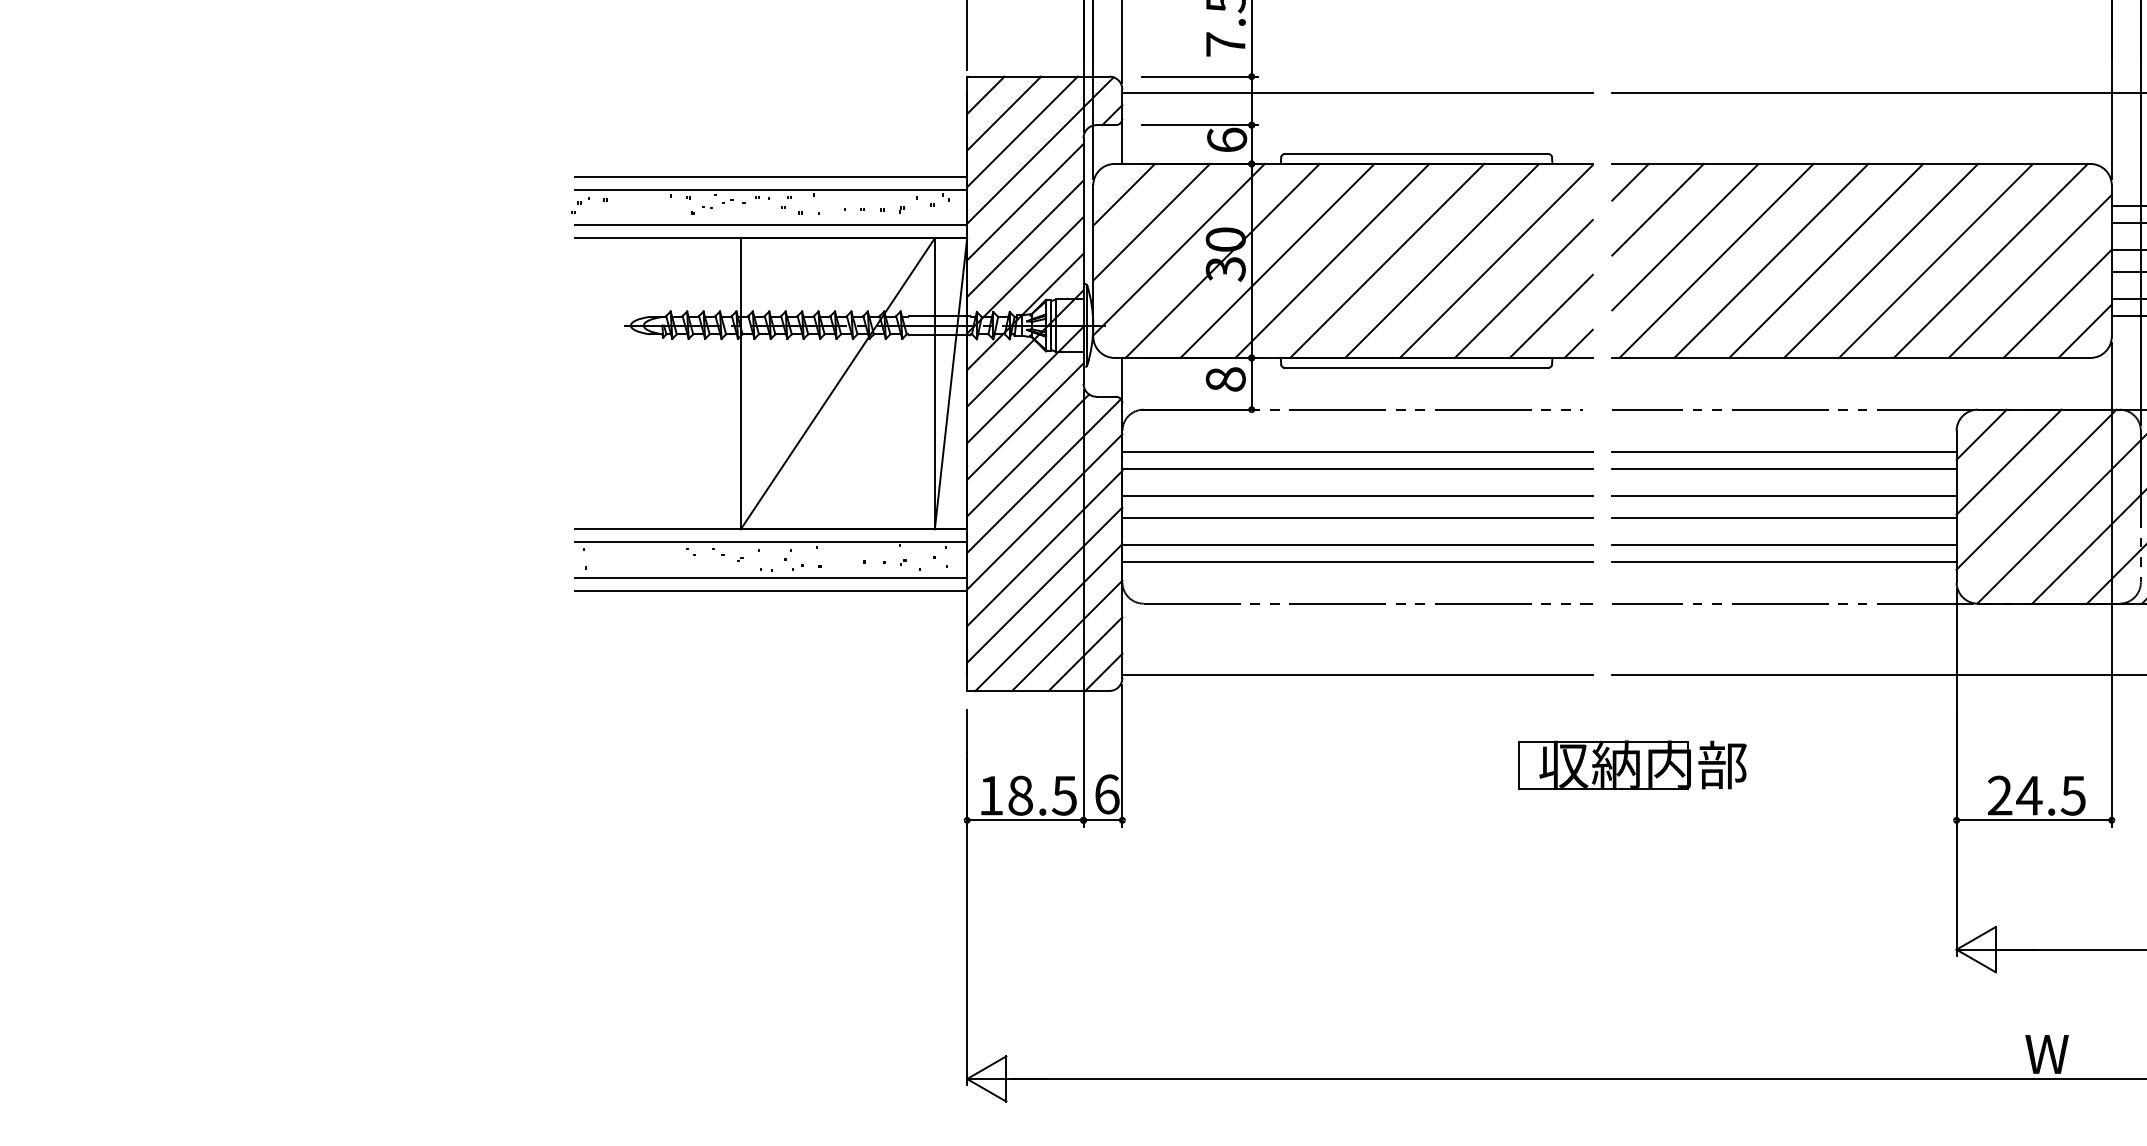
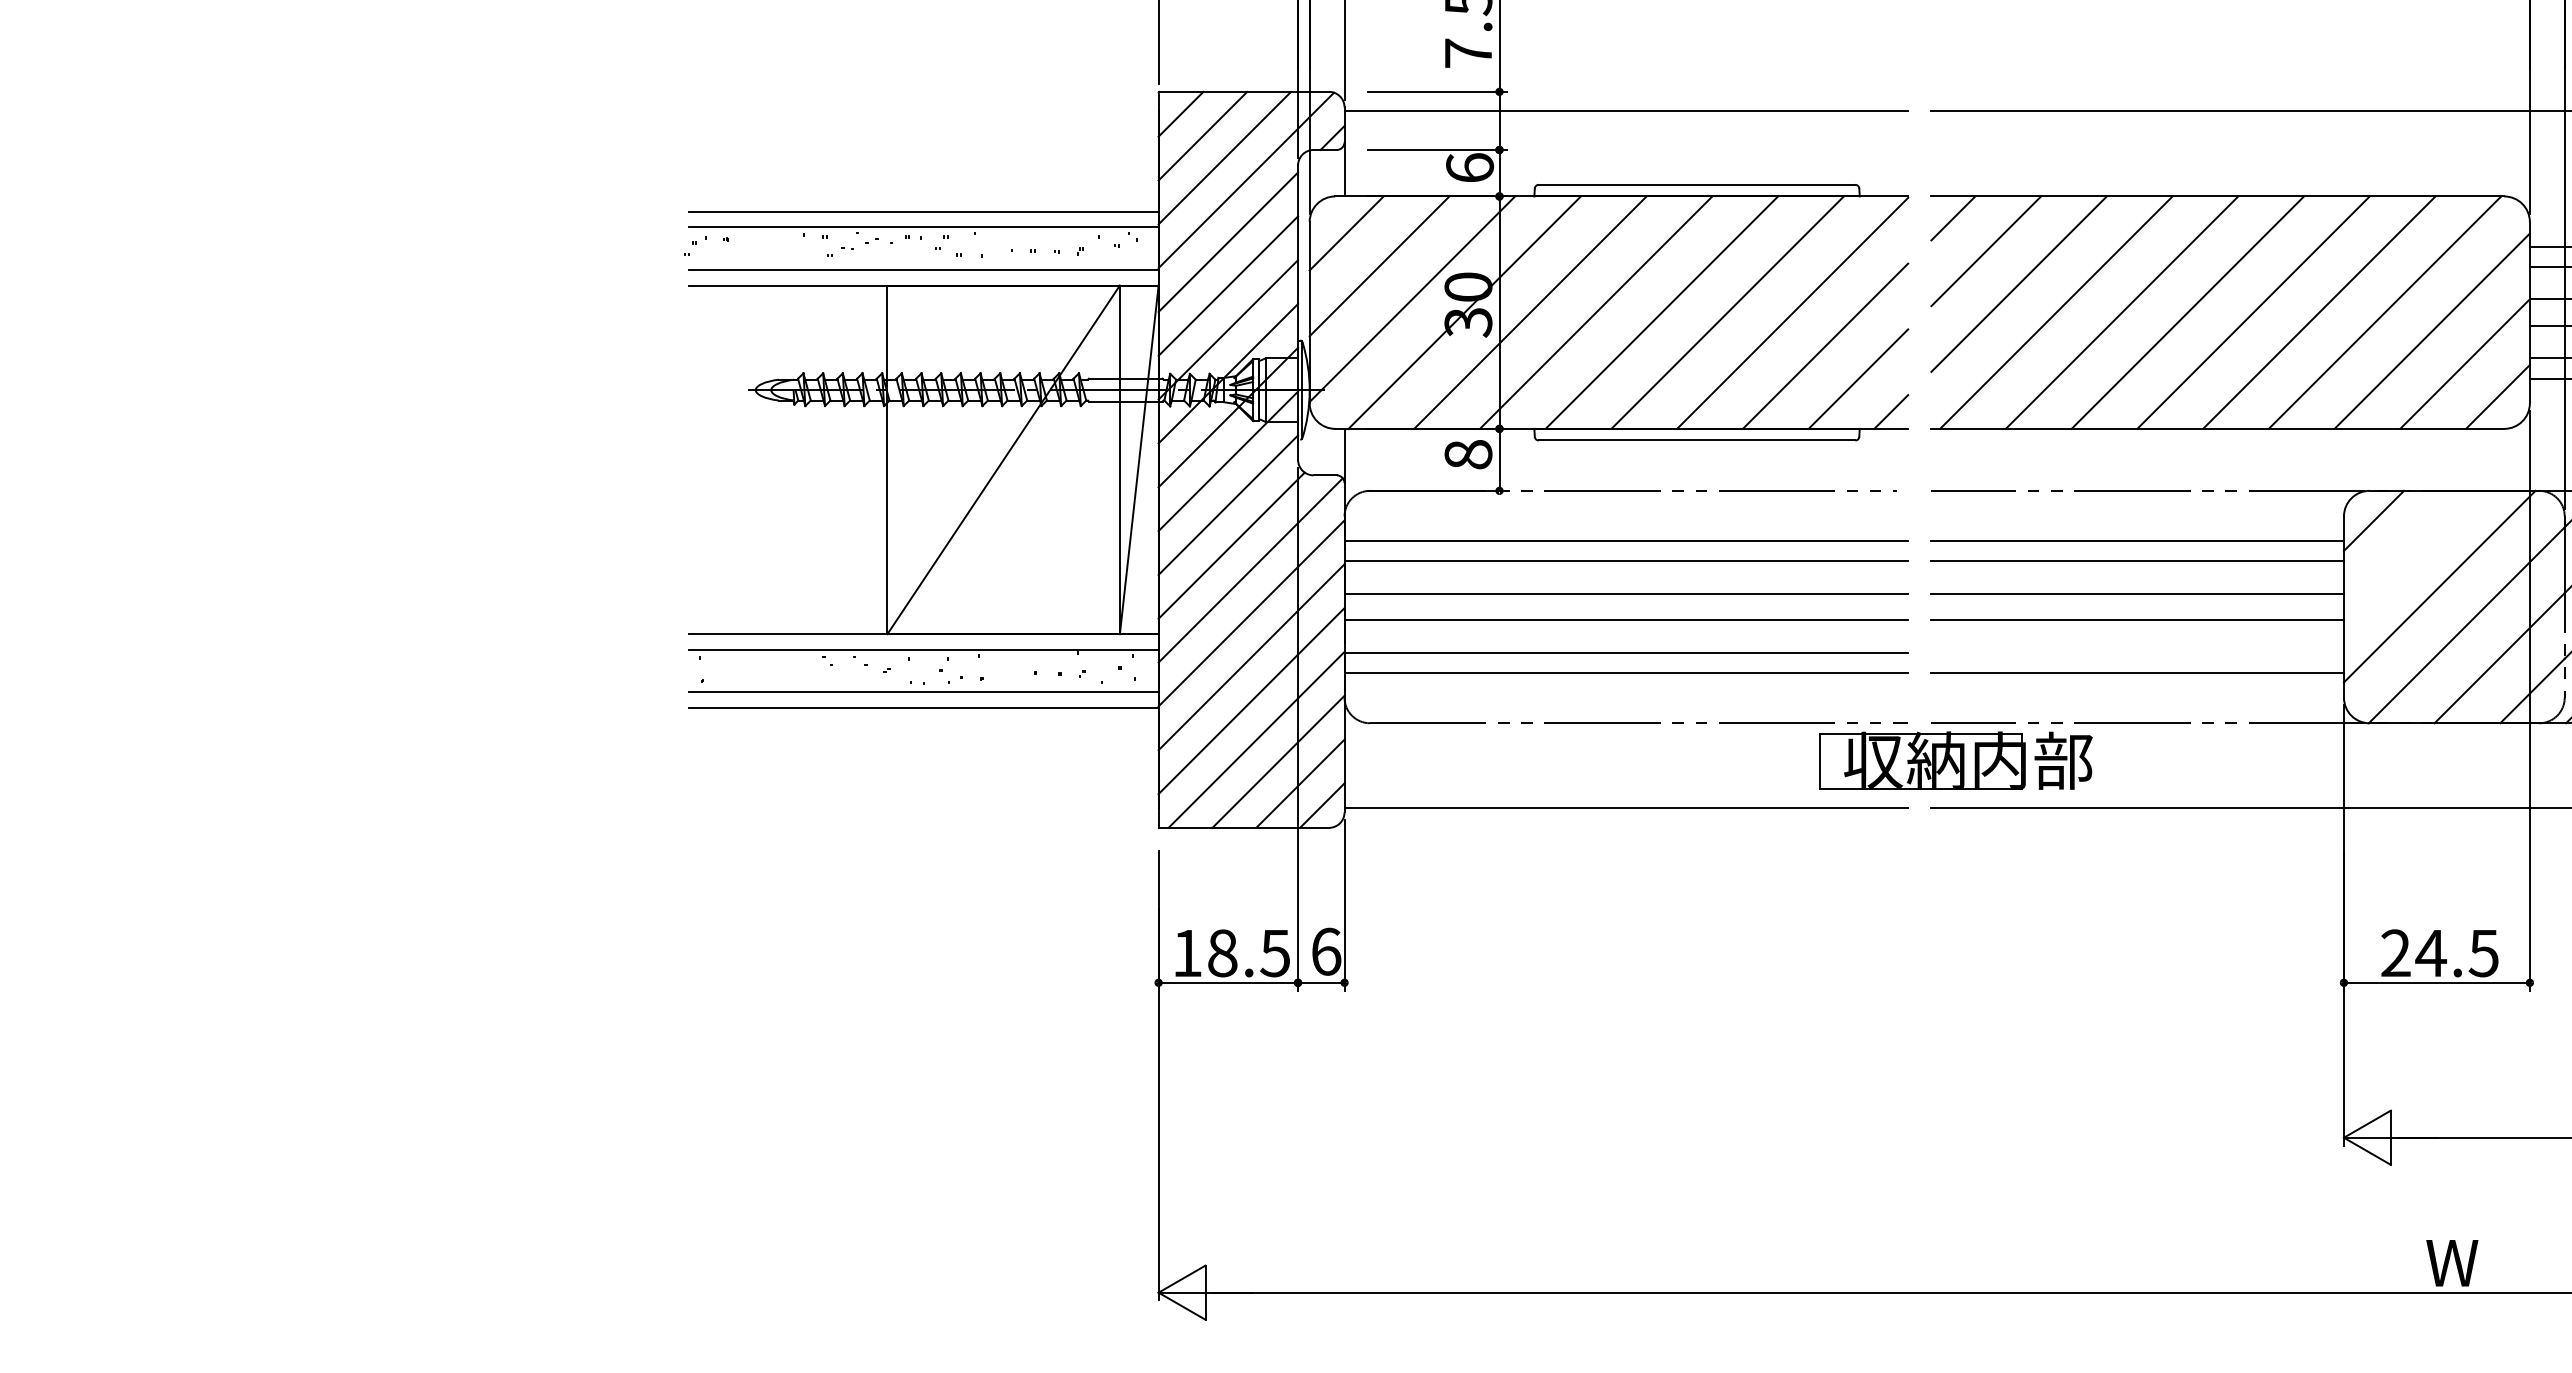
line: (2008, 461) -> (2406, 552), removed
line: (1784, 544) -> (2137, 652), removed
part: (1632, 764) -> (1955, 760), moved

